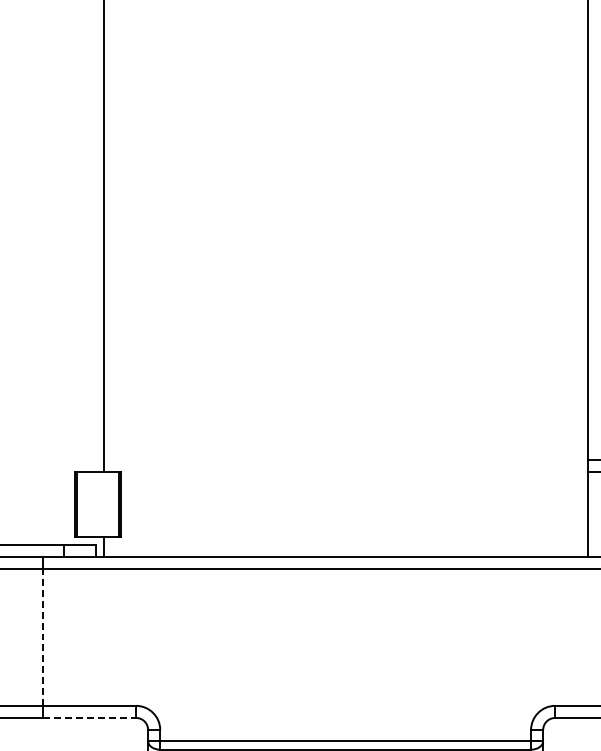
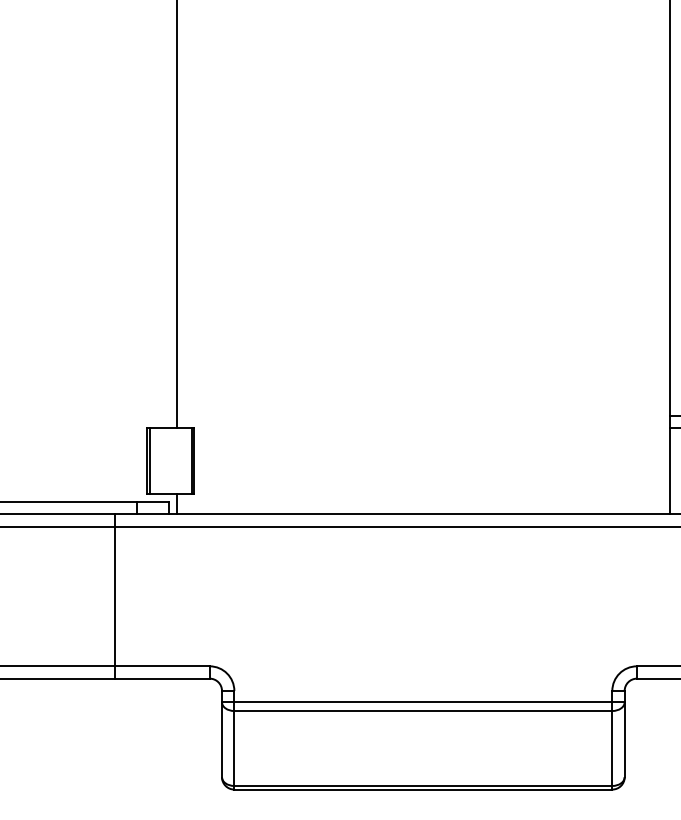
line: (43, 637) -> (115, 596), dashed -> solid
line: (89, 717) -> (162, 678), dashed -> solid

